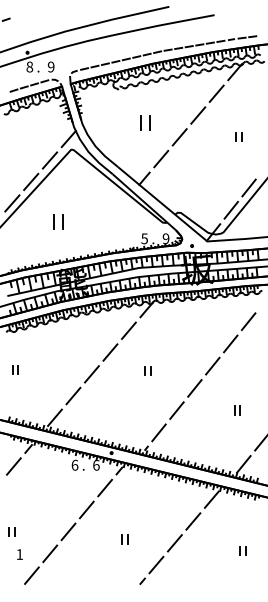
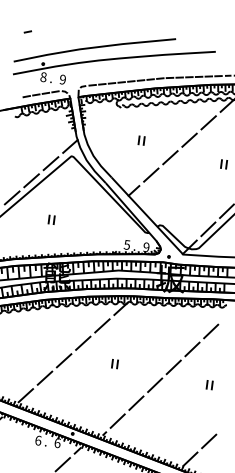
part: (145, 122) -> (141, 140), size x0.62
part: (58, 221) -> (51, 219), size x0.62
part: (237, 410) -> (209, 385), moved

